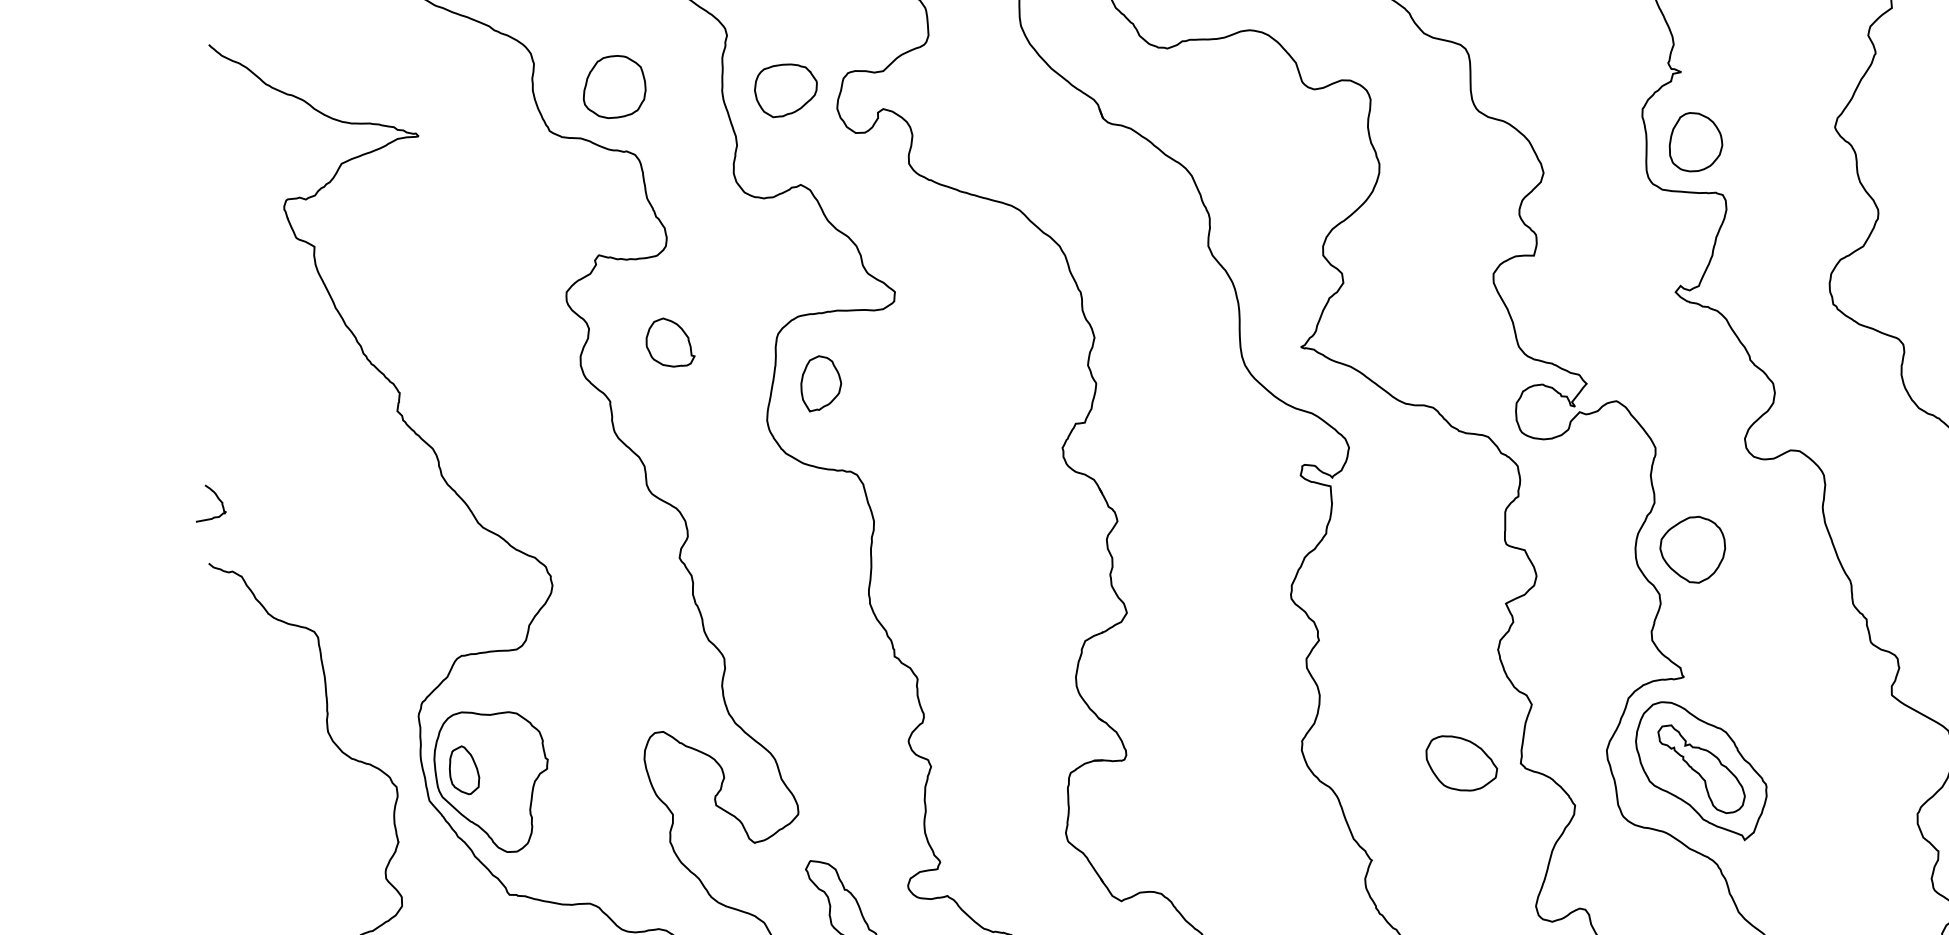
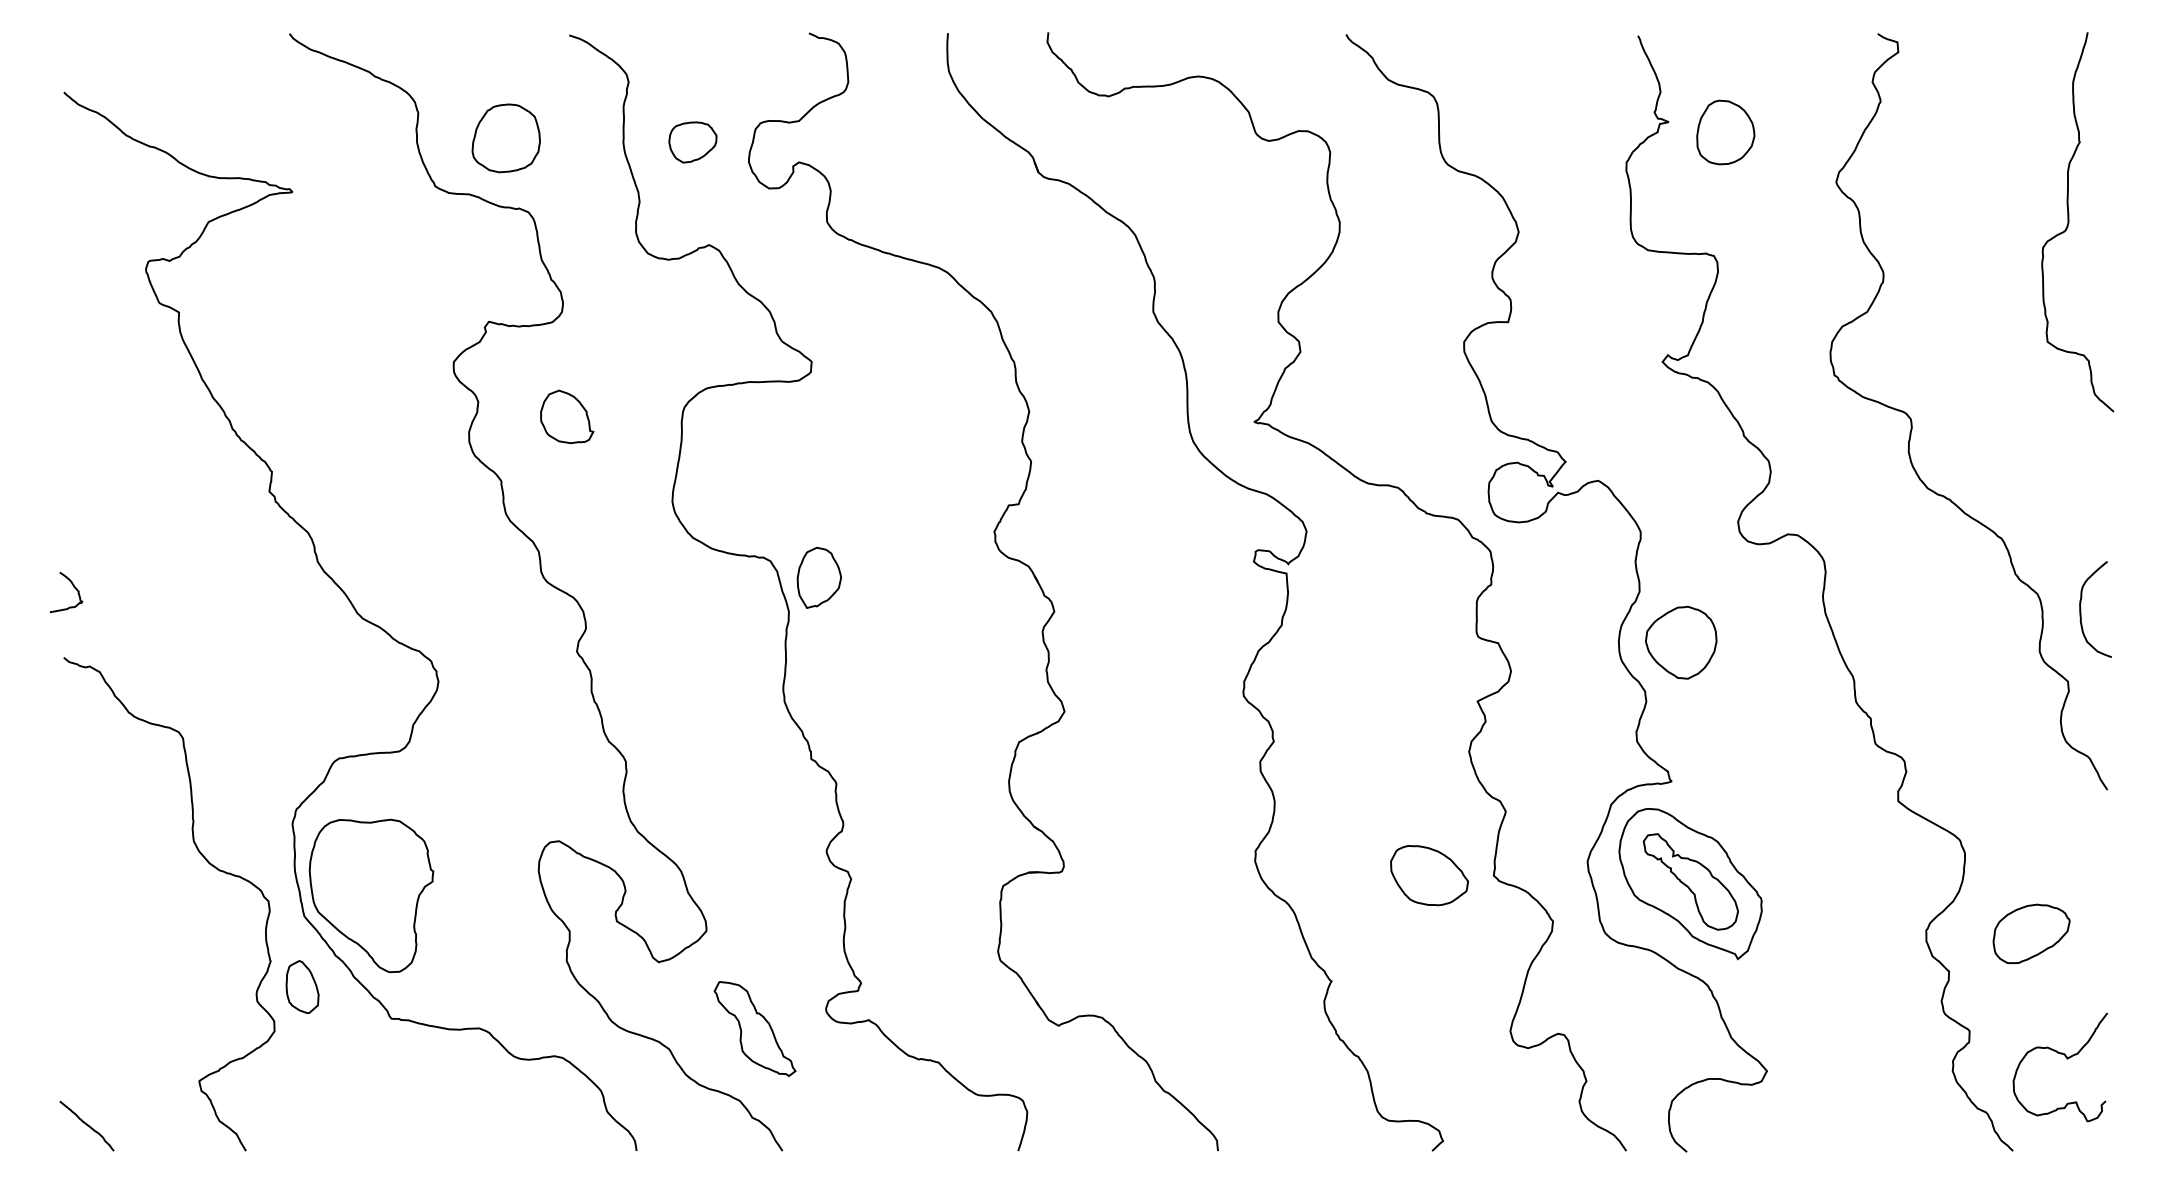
part: (785, 90) -> (692, 142), size x0.7
part: (1695, 142) -> (1725, 132), moved
part: (820, 383) -> (818, 577), moved
part: (464, 769) -> (302, 986), moved

